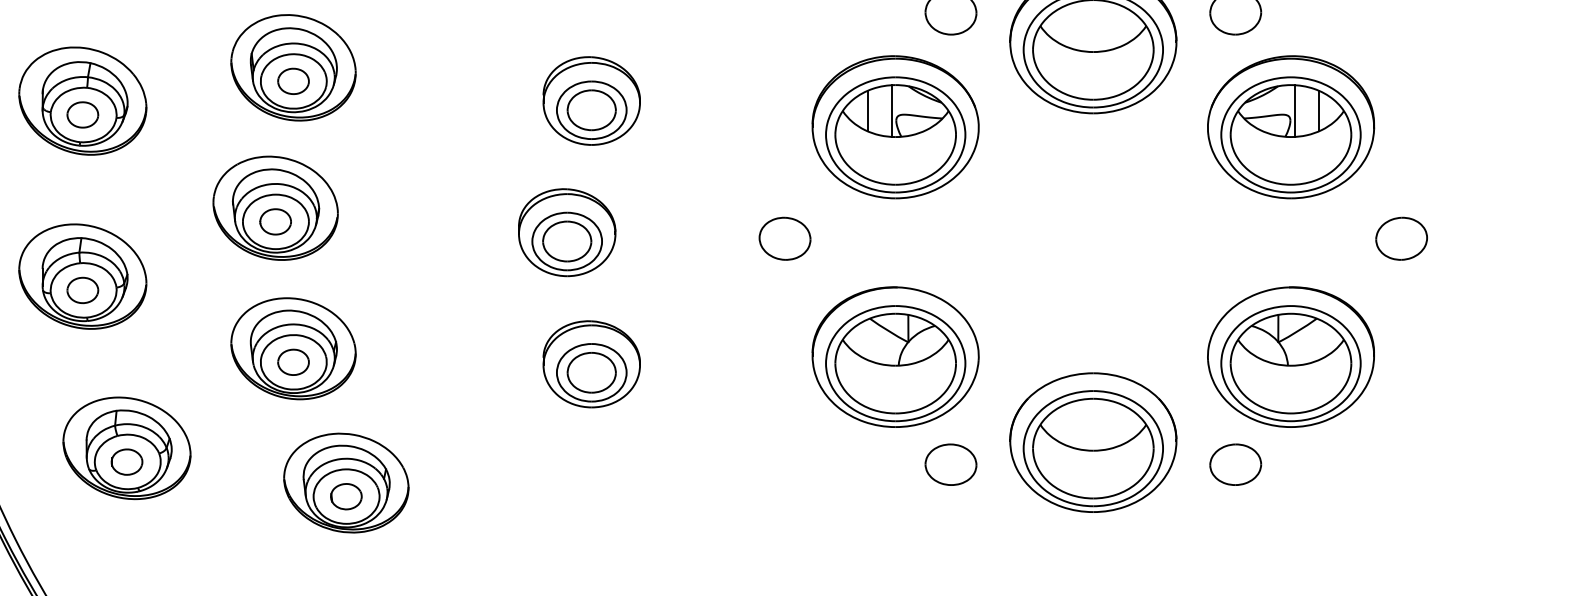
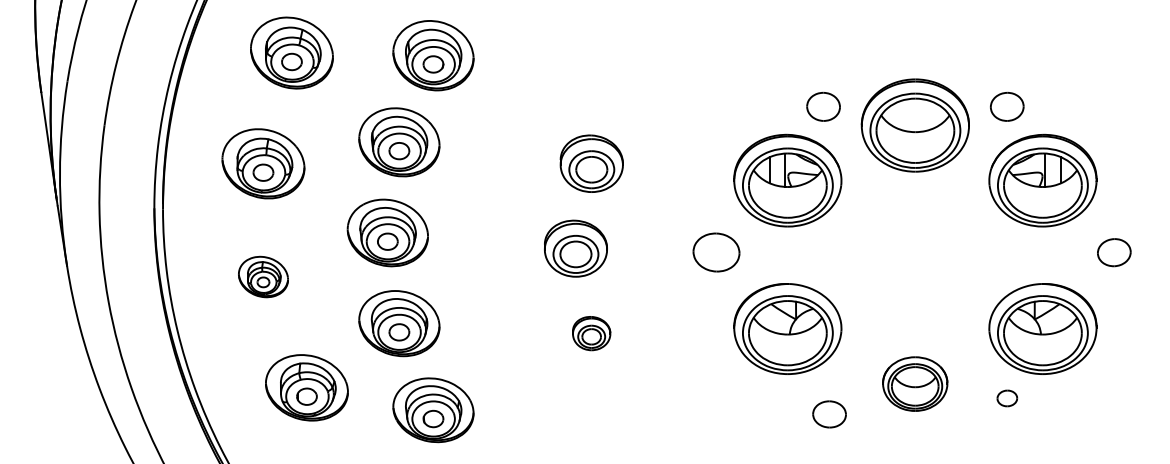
part: (785, 238) -> (716, 252), size x1.4
part: (82, 275) -> (263, 276), size x0.6
part: (591, 364) -> (591, 333), size x0.6
part: (1091, 441) -> (914, 383), size x0.6
part: (126, 447) -> (306, 387), moved
part: (950, 464) -> (829, 414), moved
part: (1236, 464) -> (1007, 398), size x0.6

